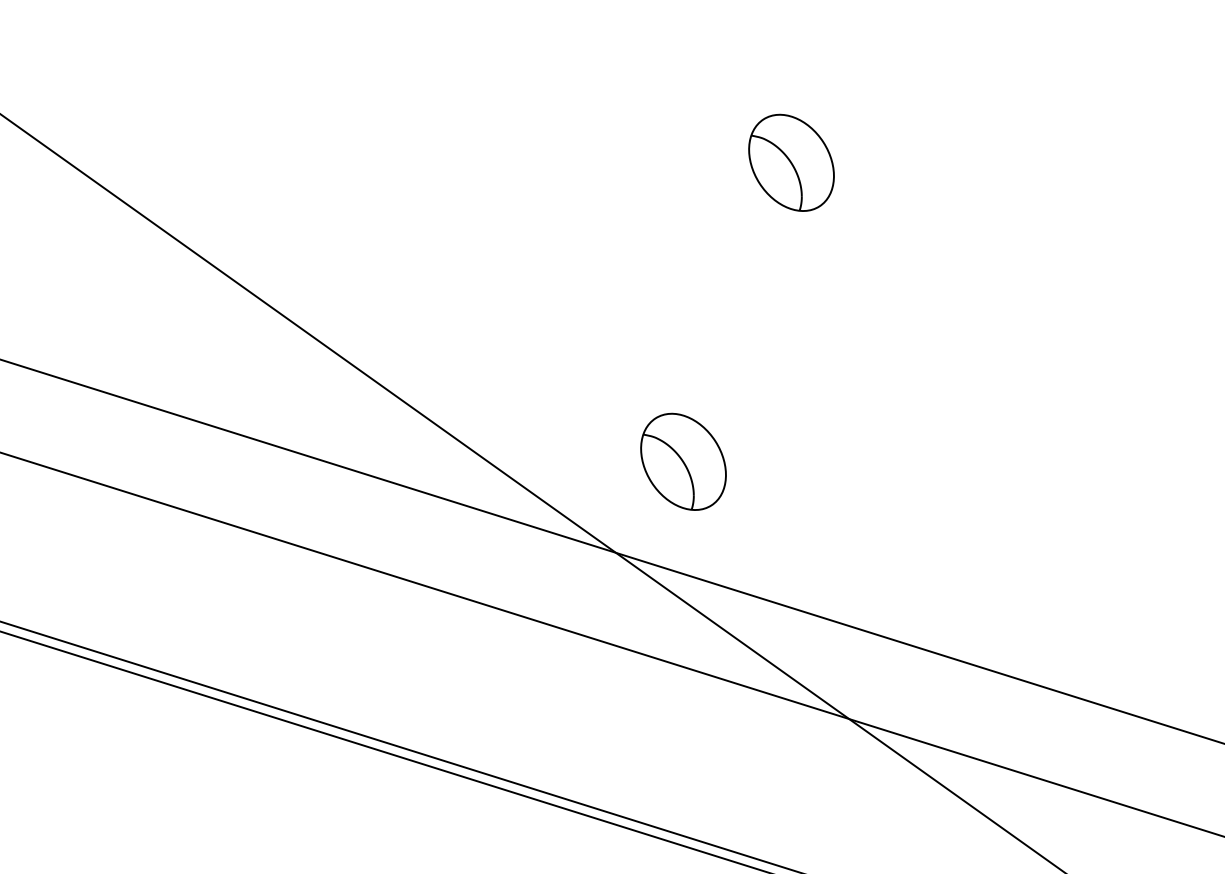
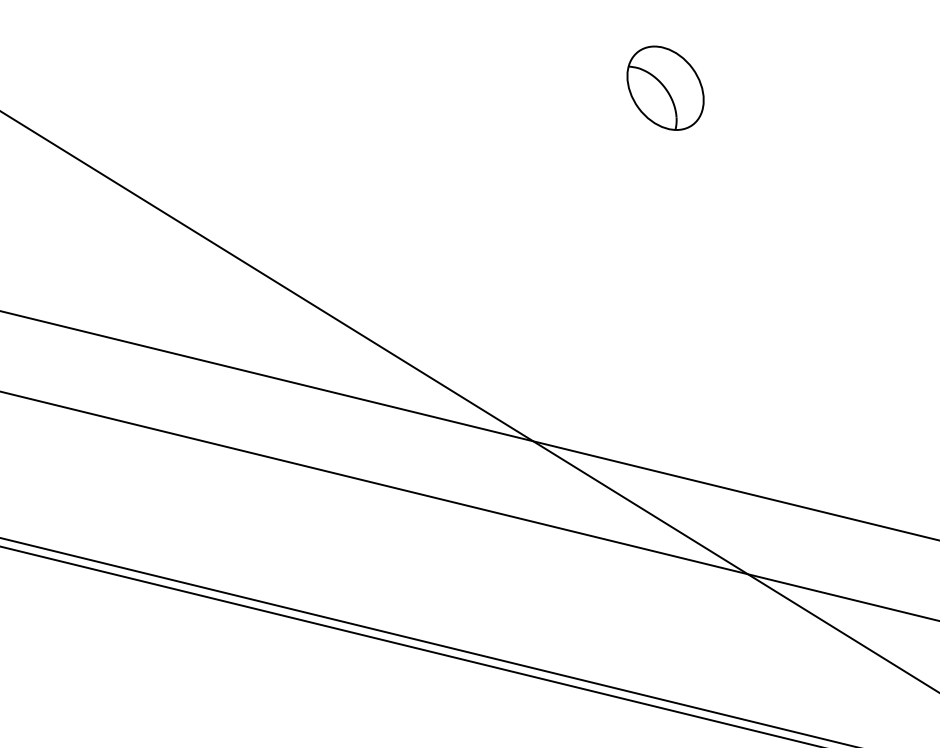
part: (683, 461) -> (587, 357), removed

